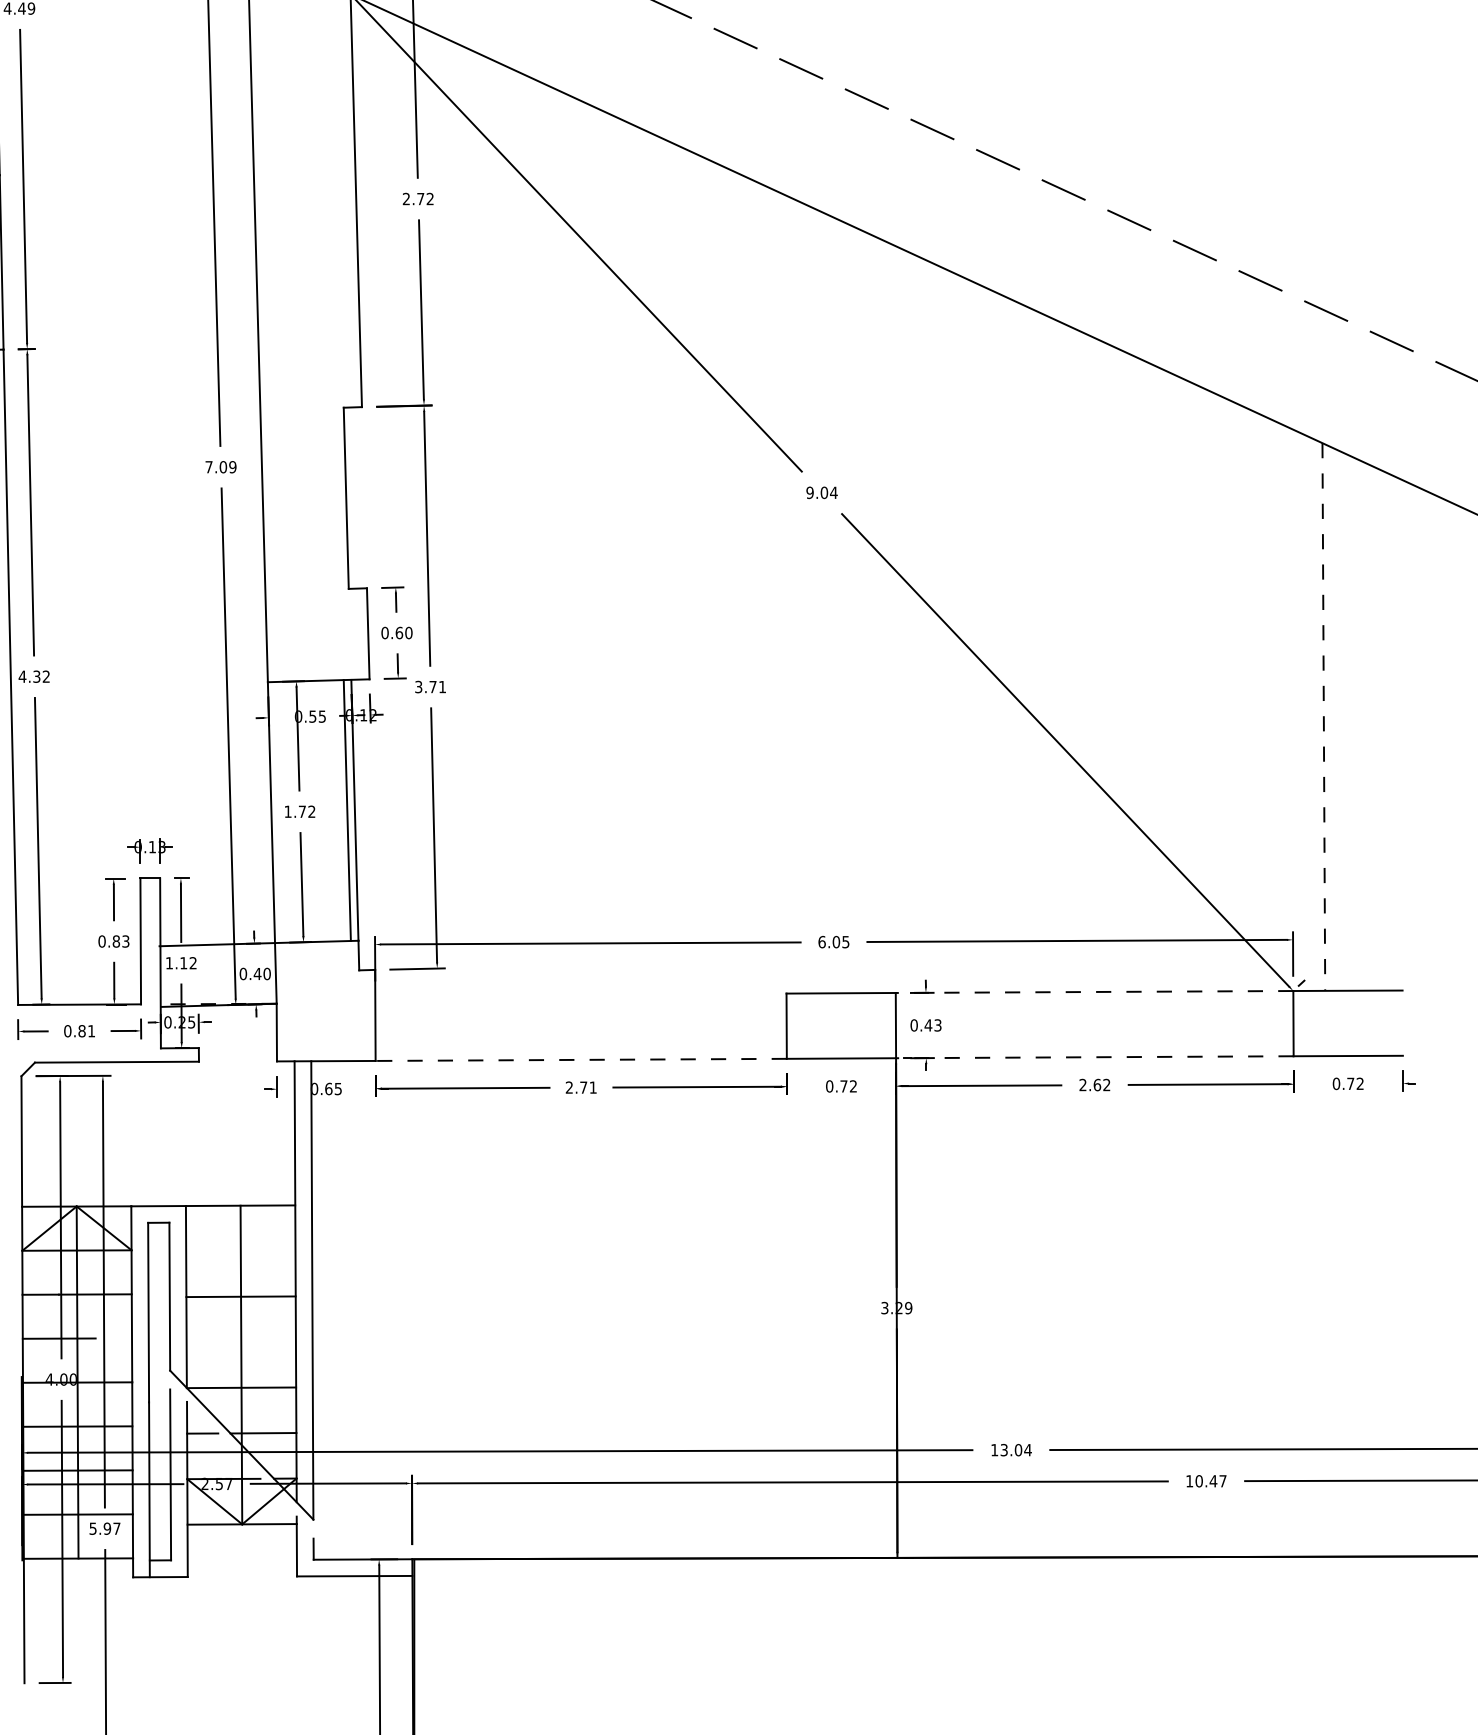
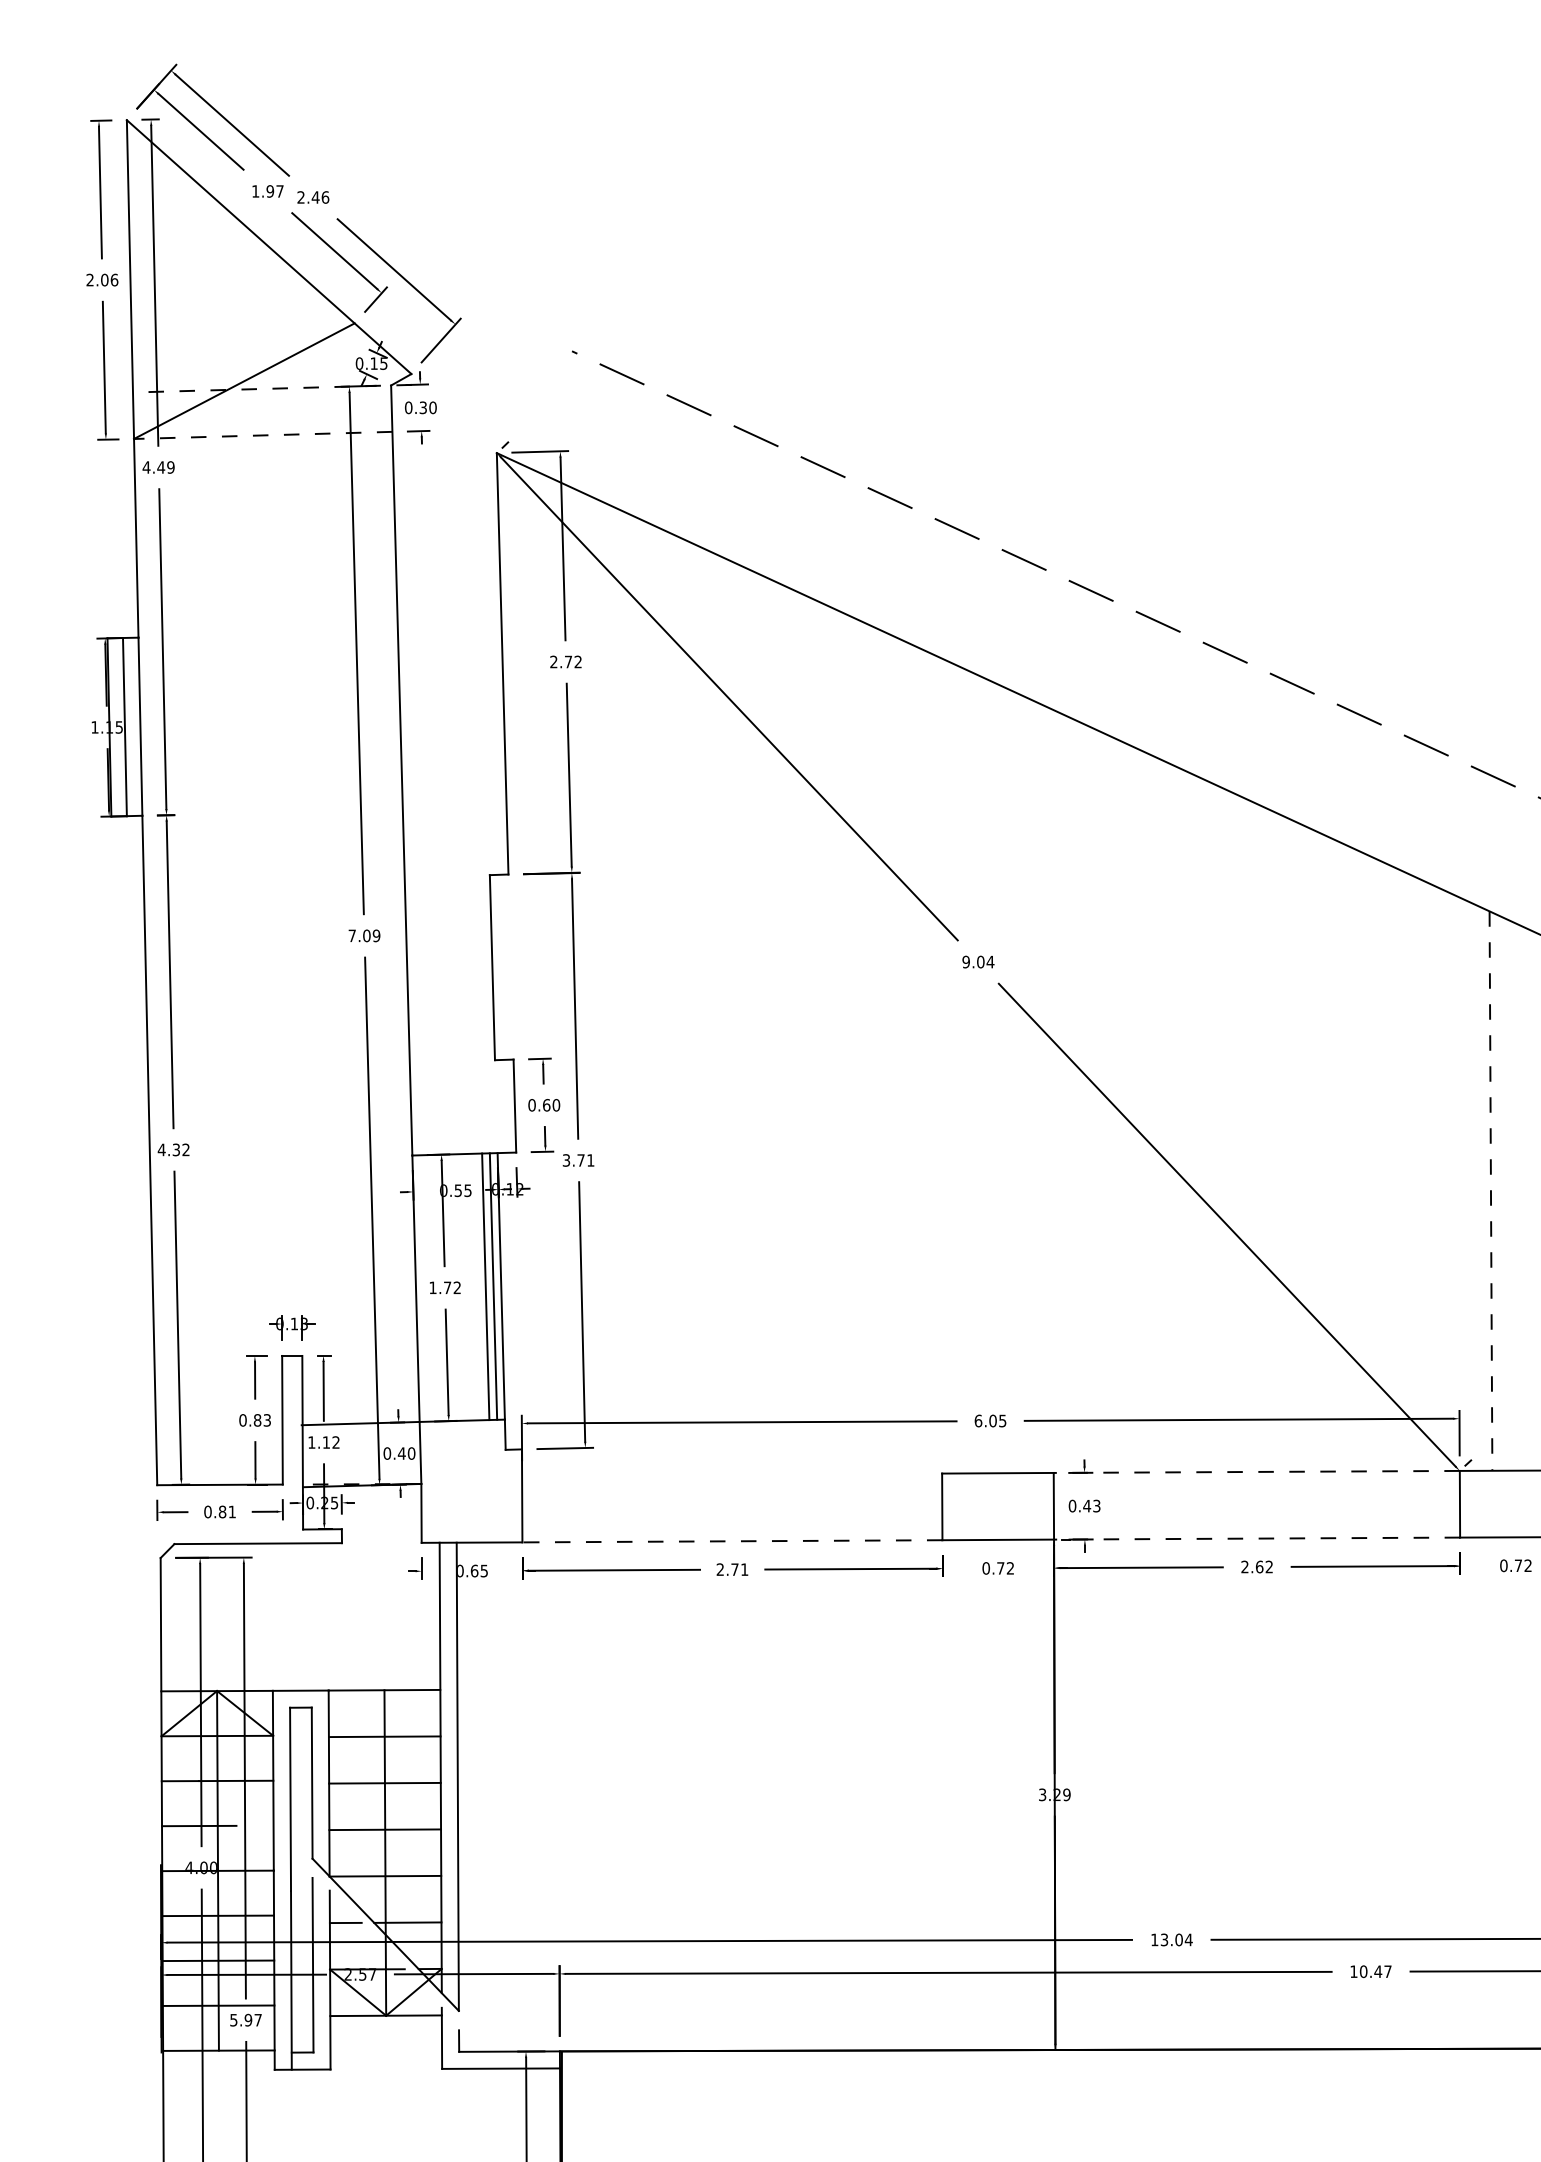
line: (339, 810) -> (485, 1286), added
line: (240, 1250) -> (384, 1736), added
line: (241, 1342) -> (385, 1829), added

